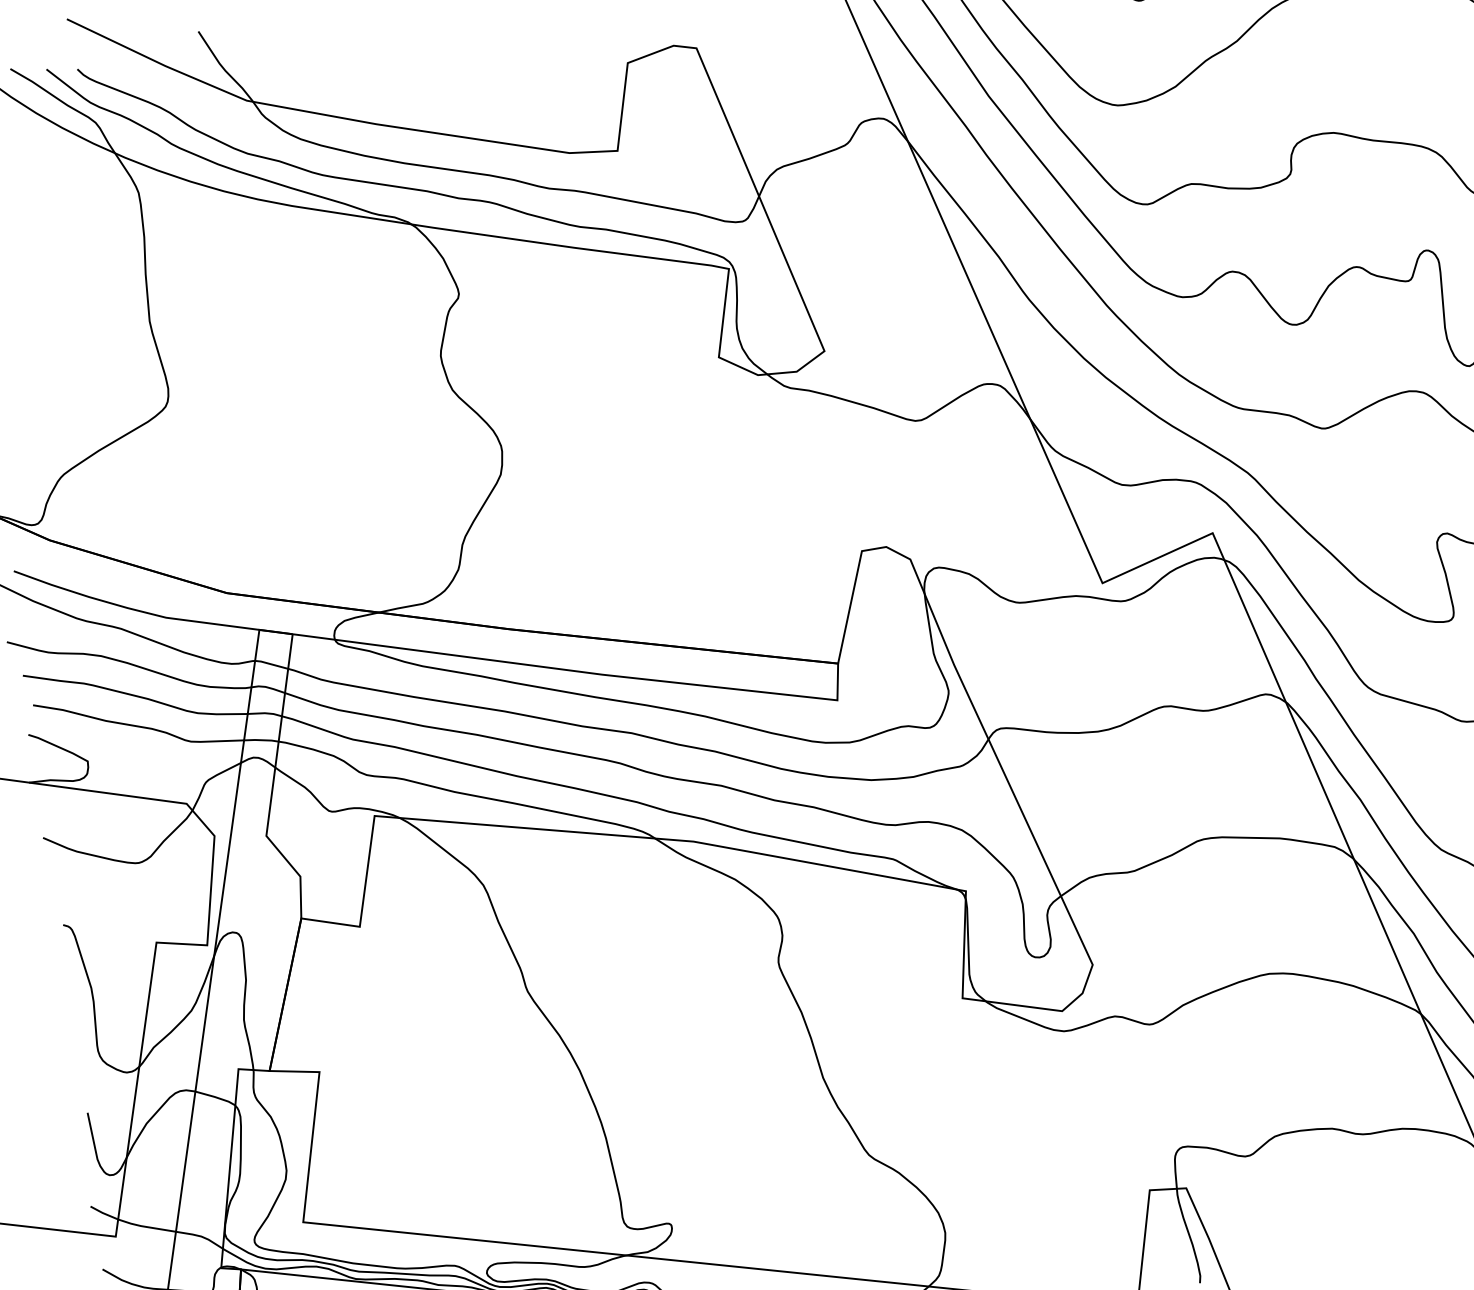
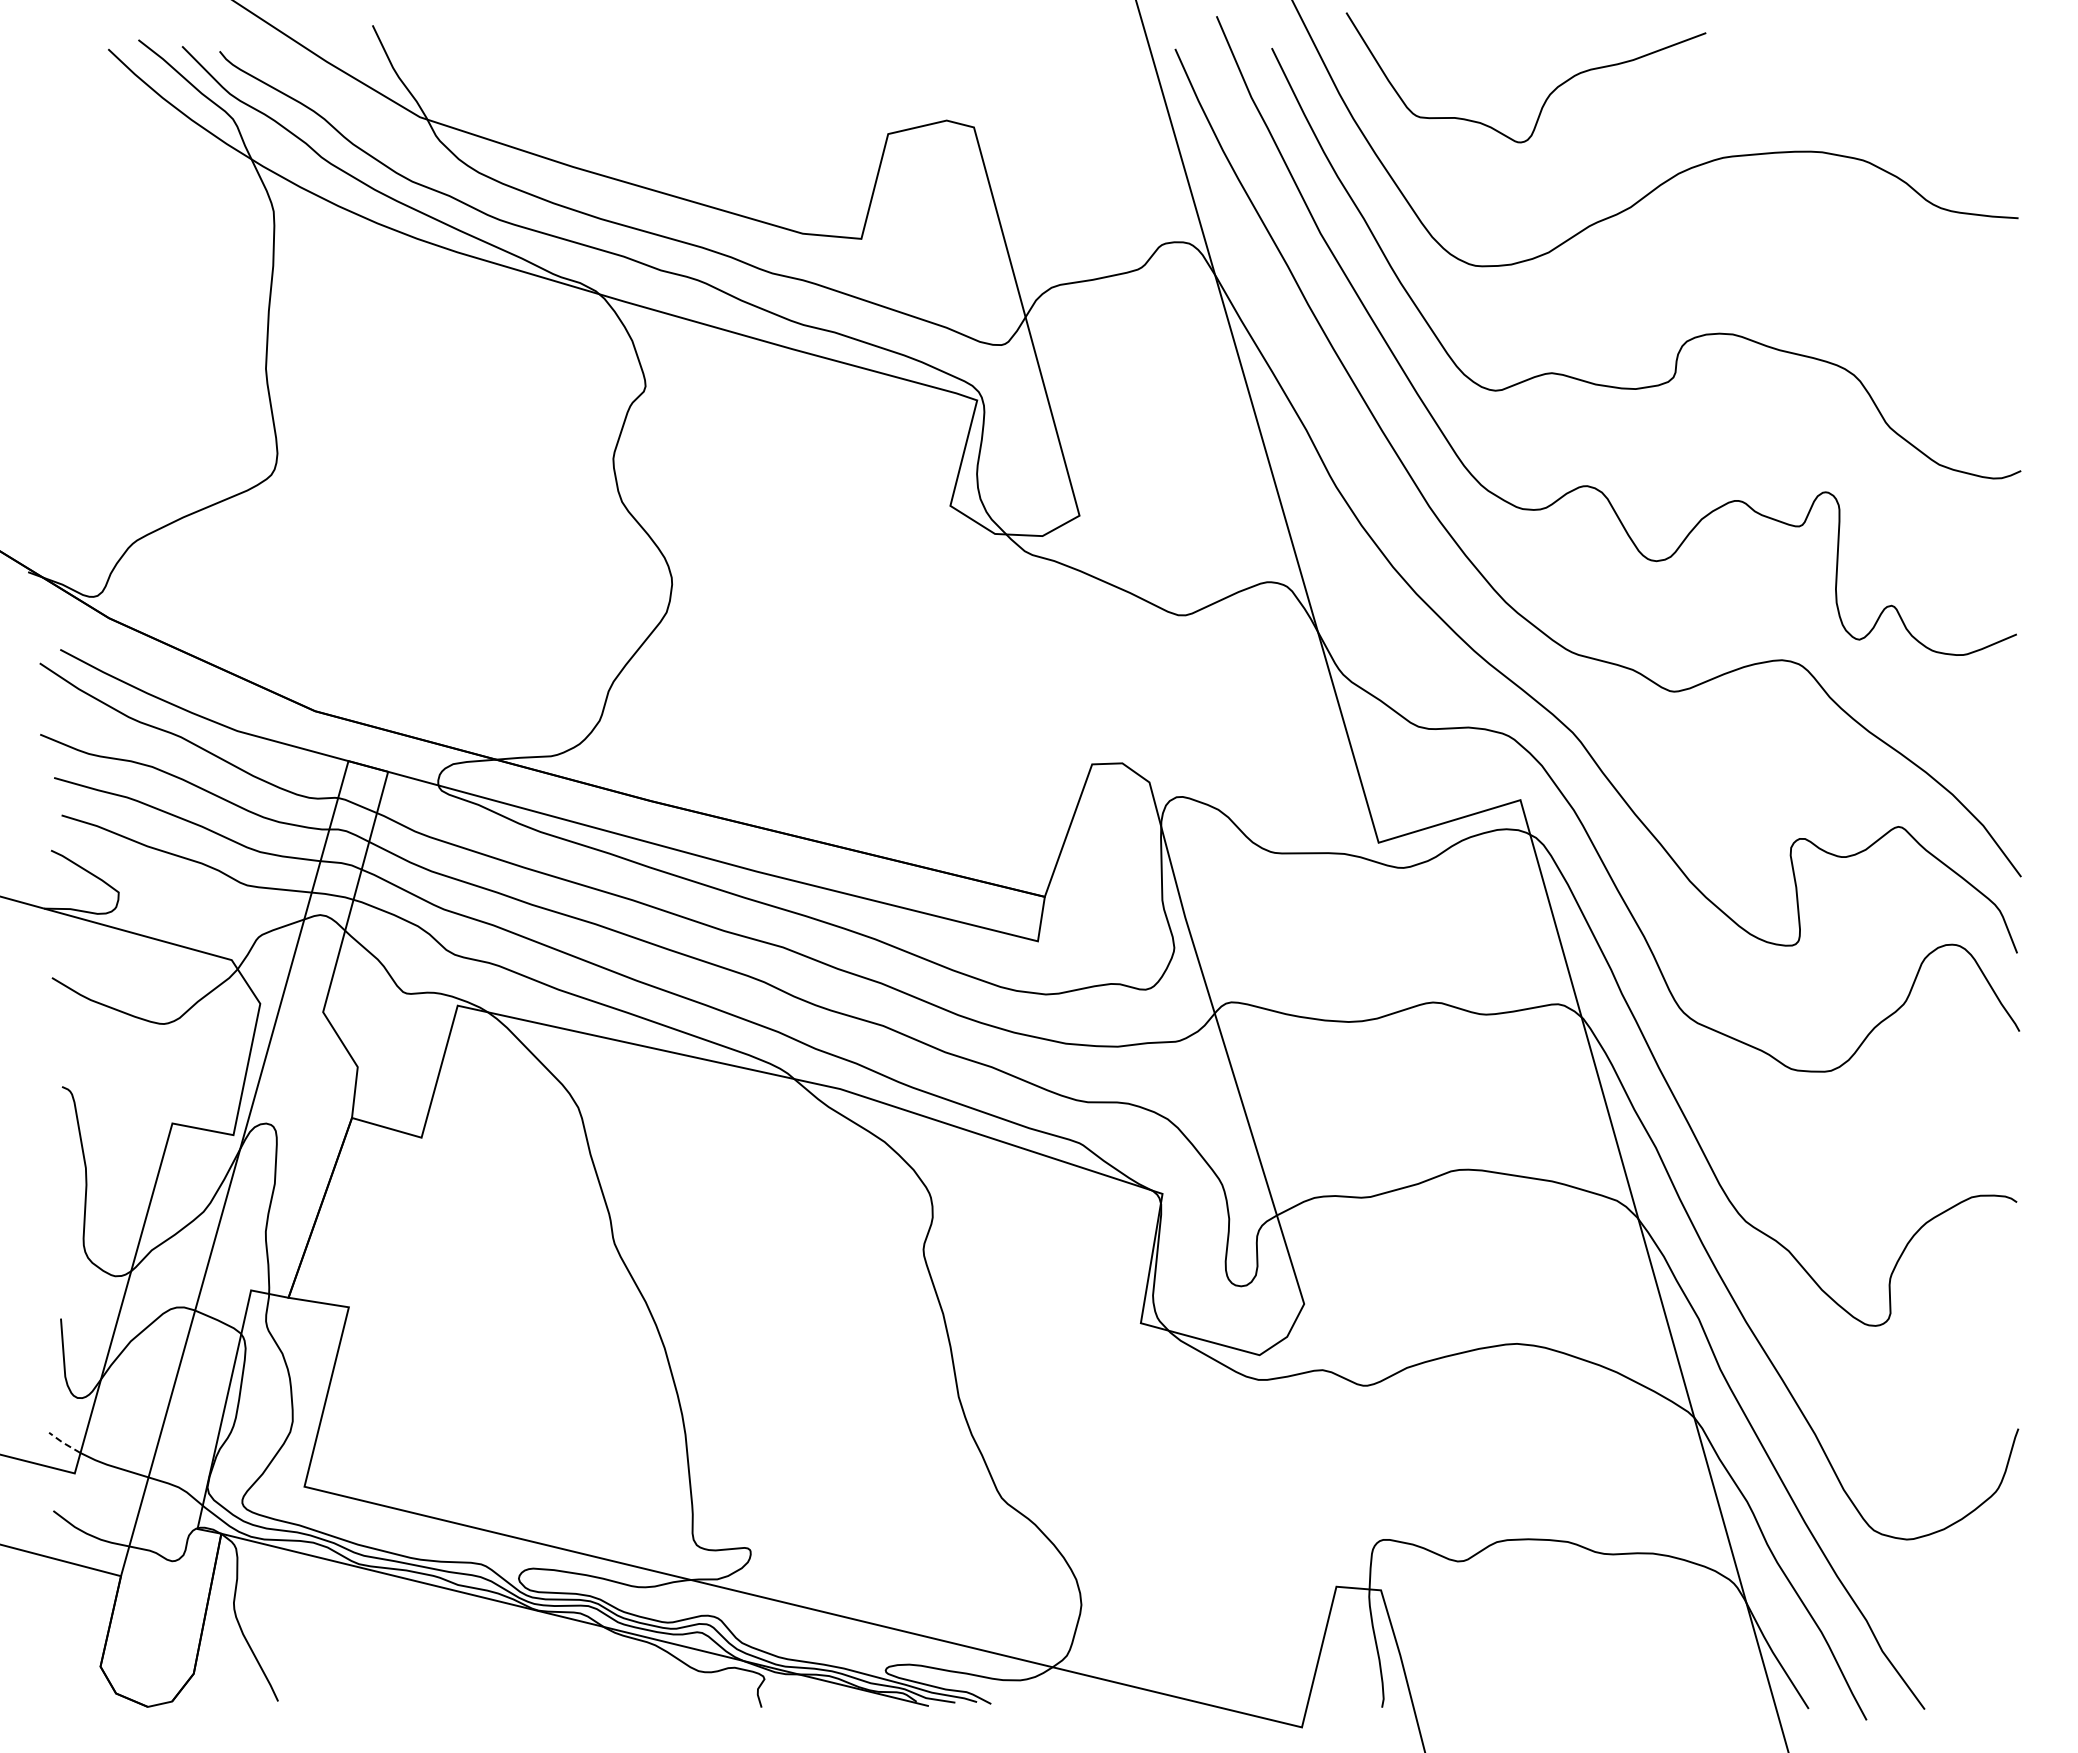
line: (103, 1213) -> (63, 1443), solid -> dashed

